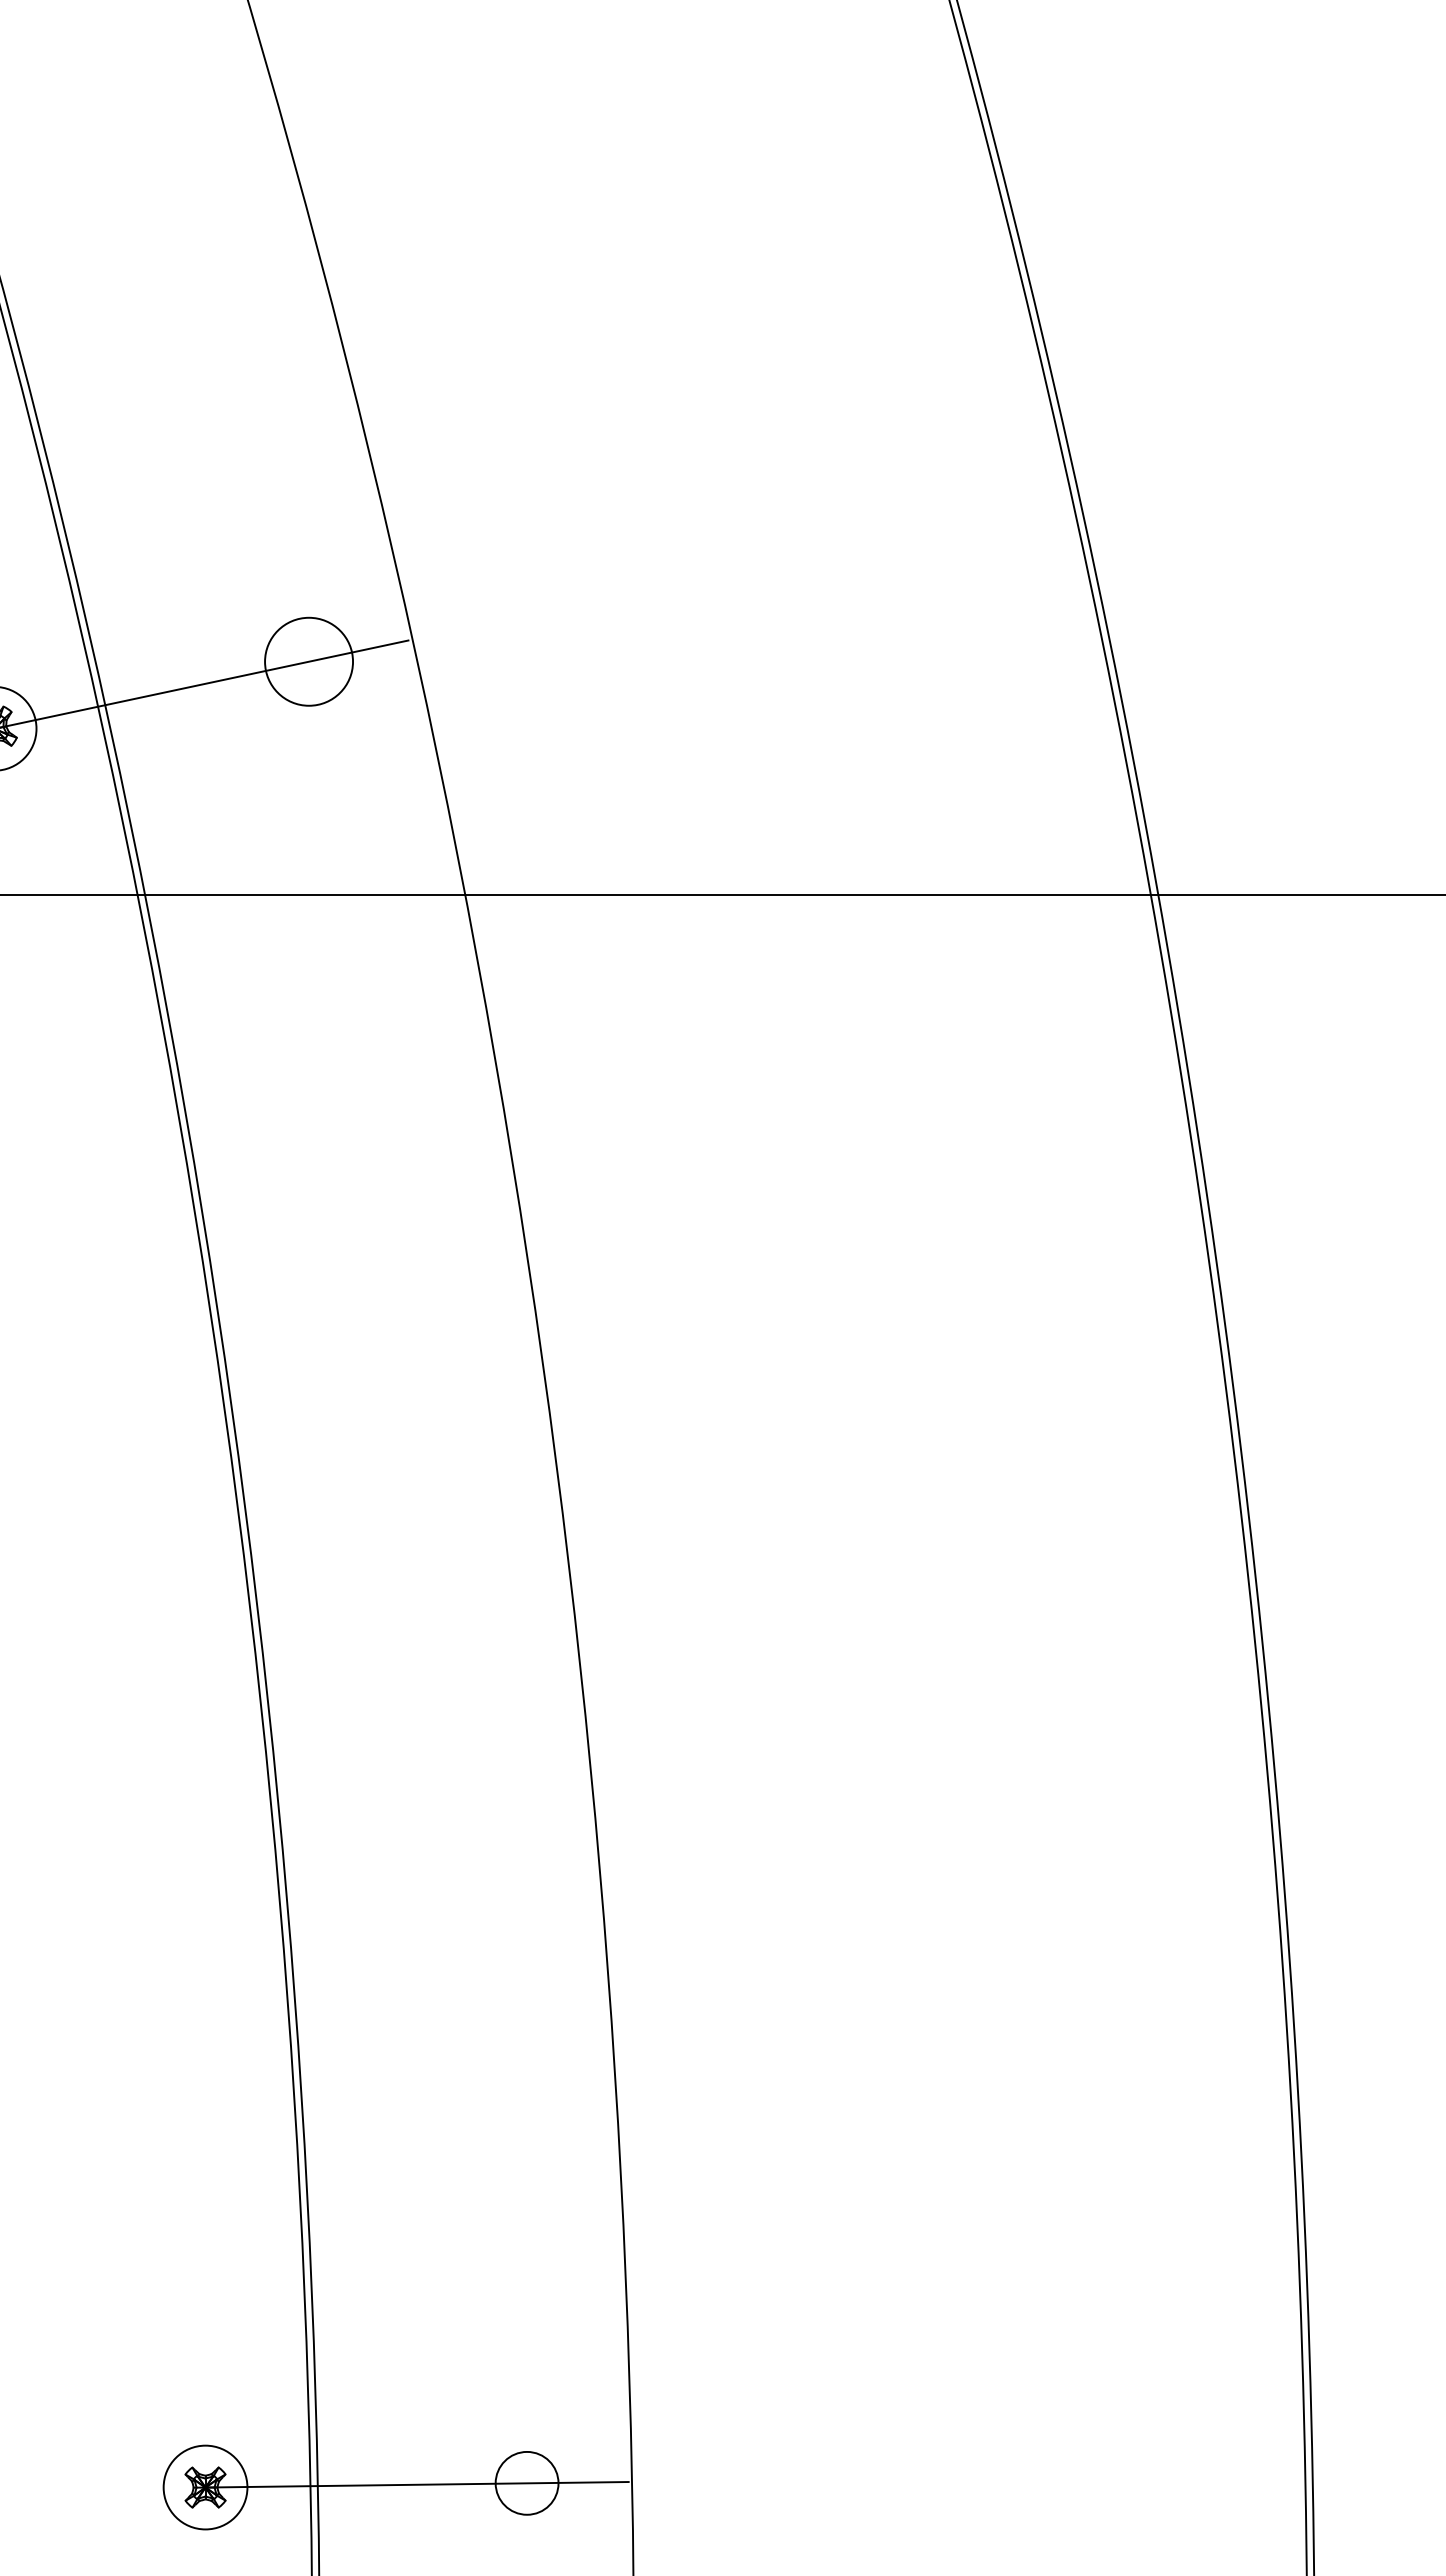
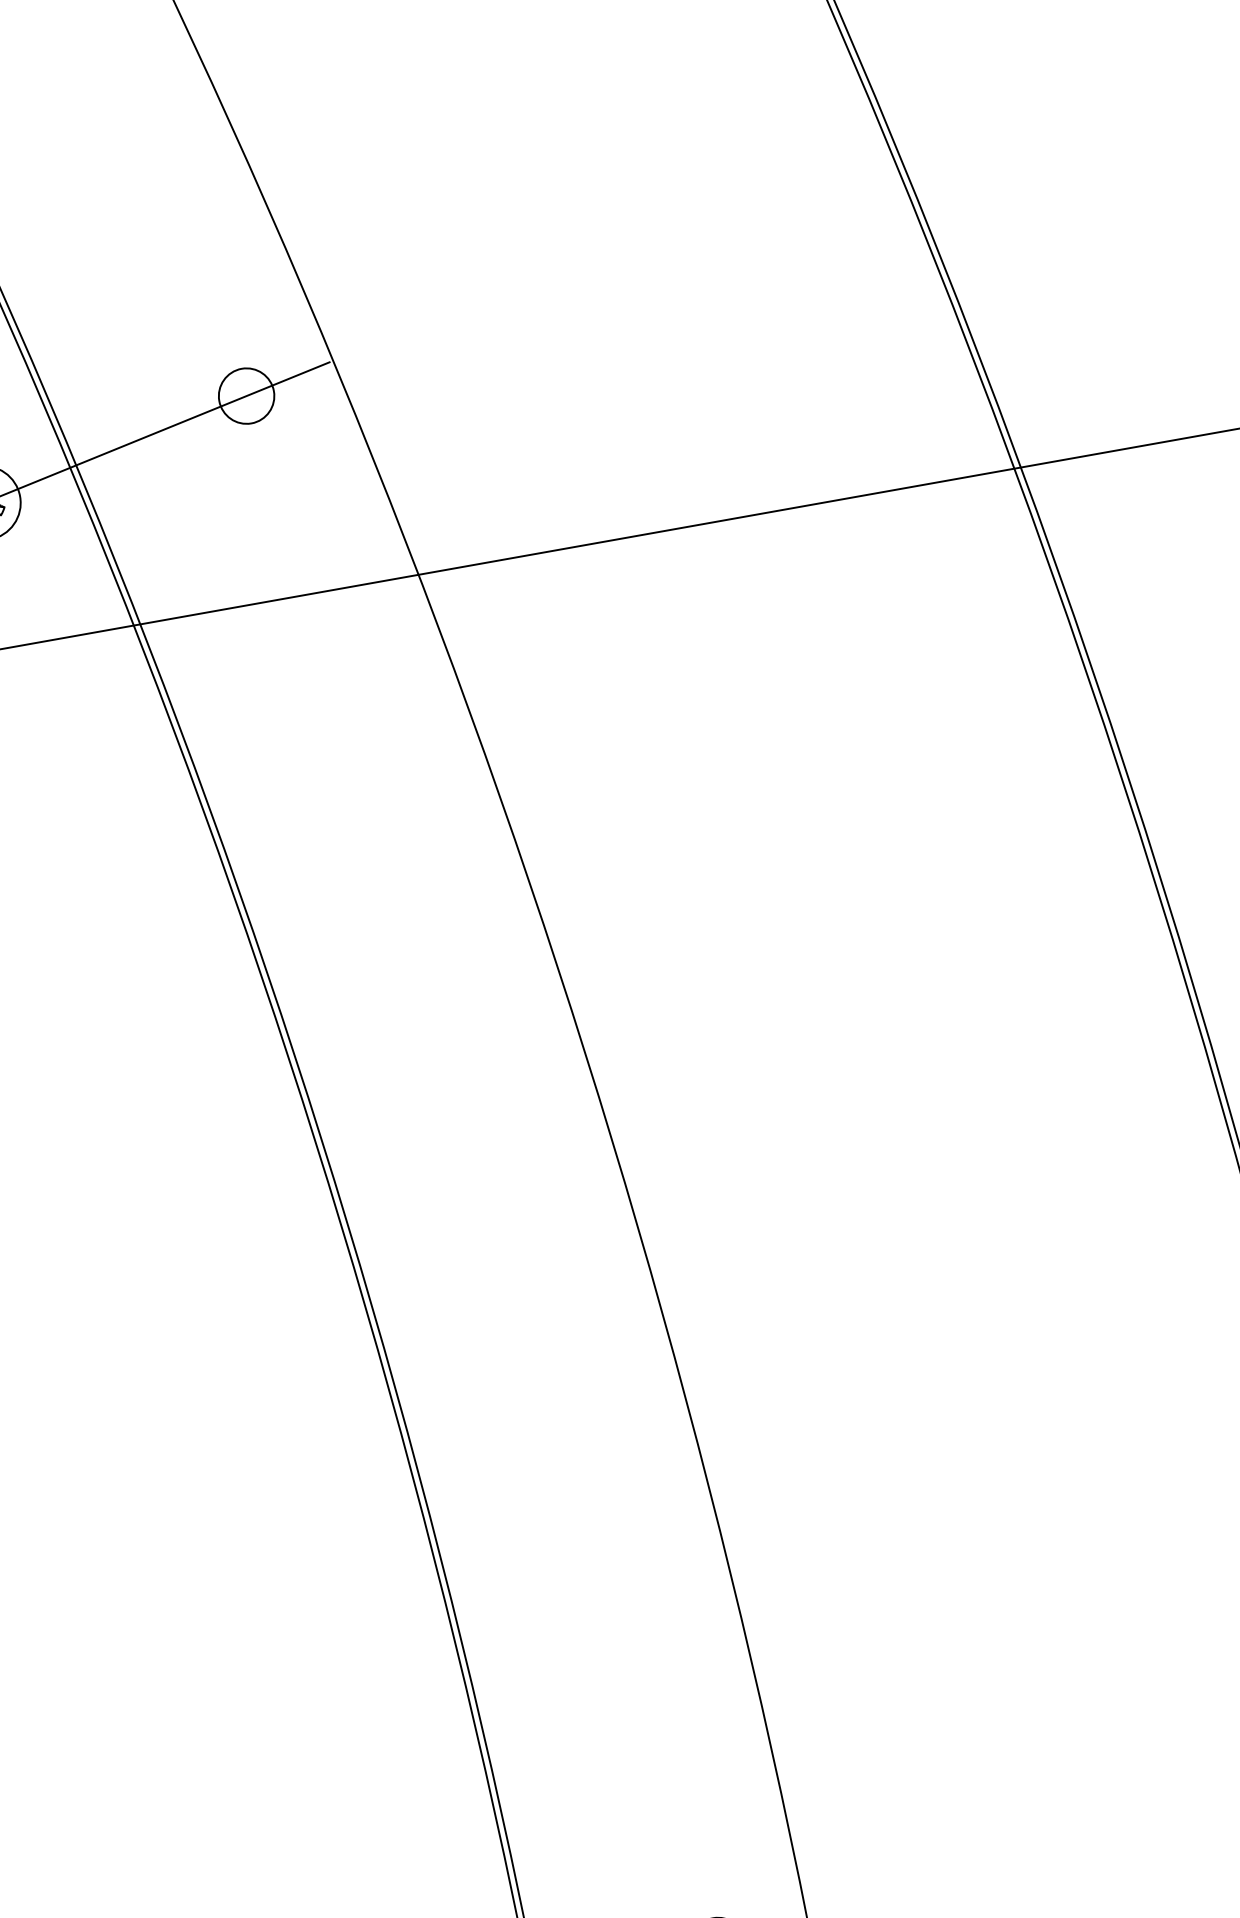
circle: (308, 661) -> (246, 395), size x0.71

